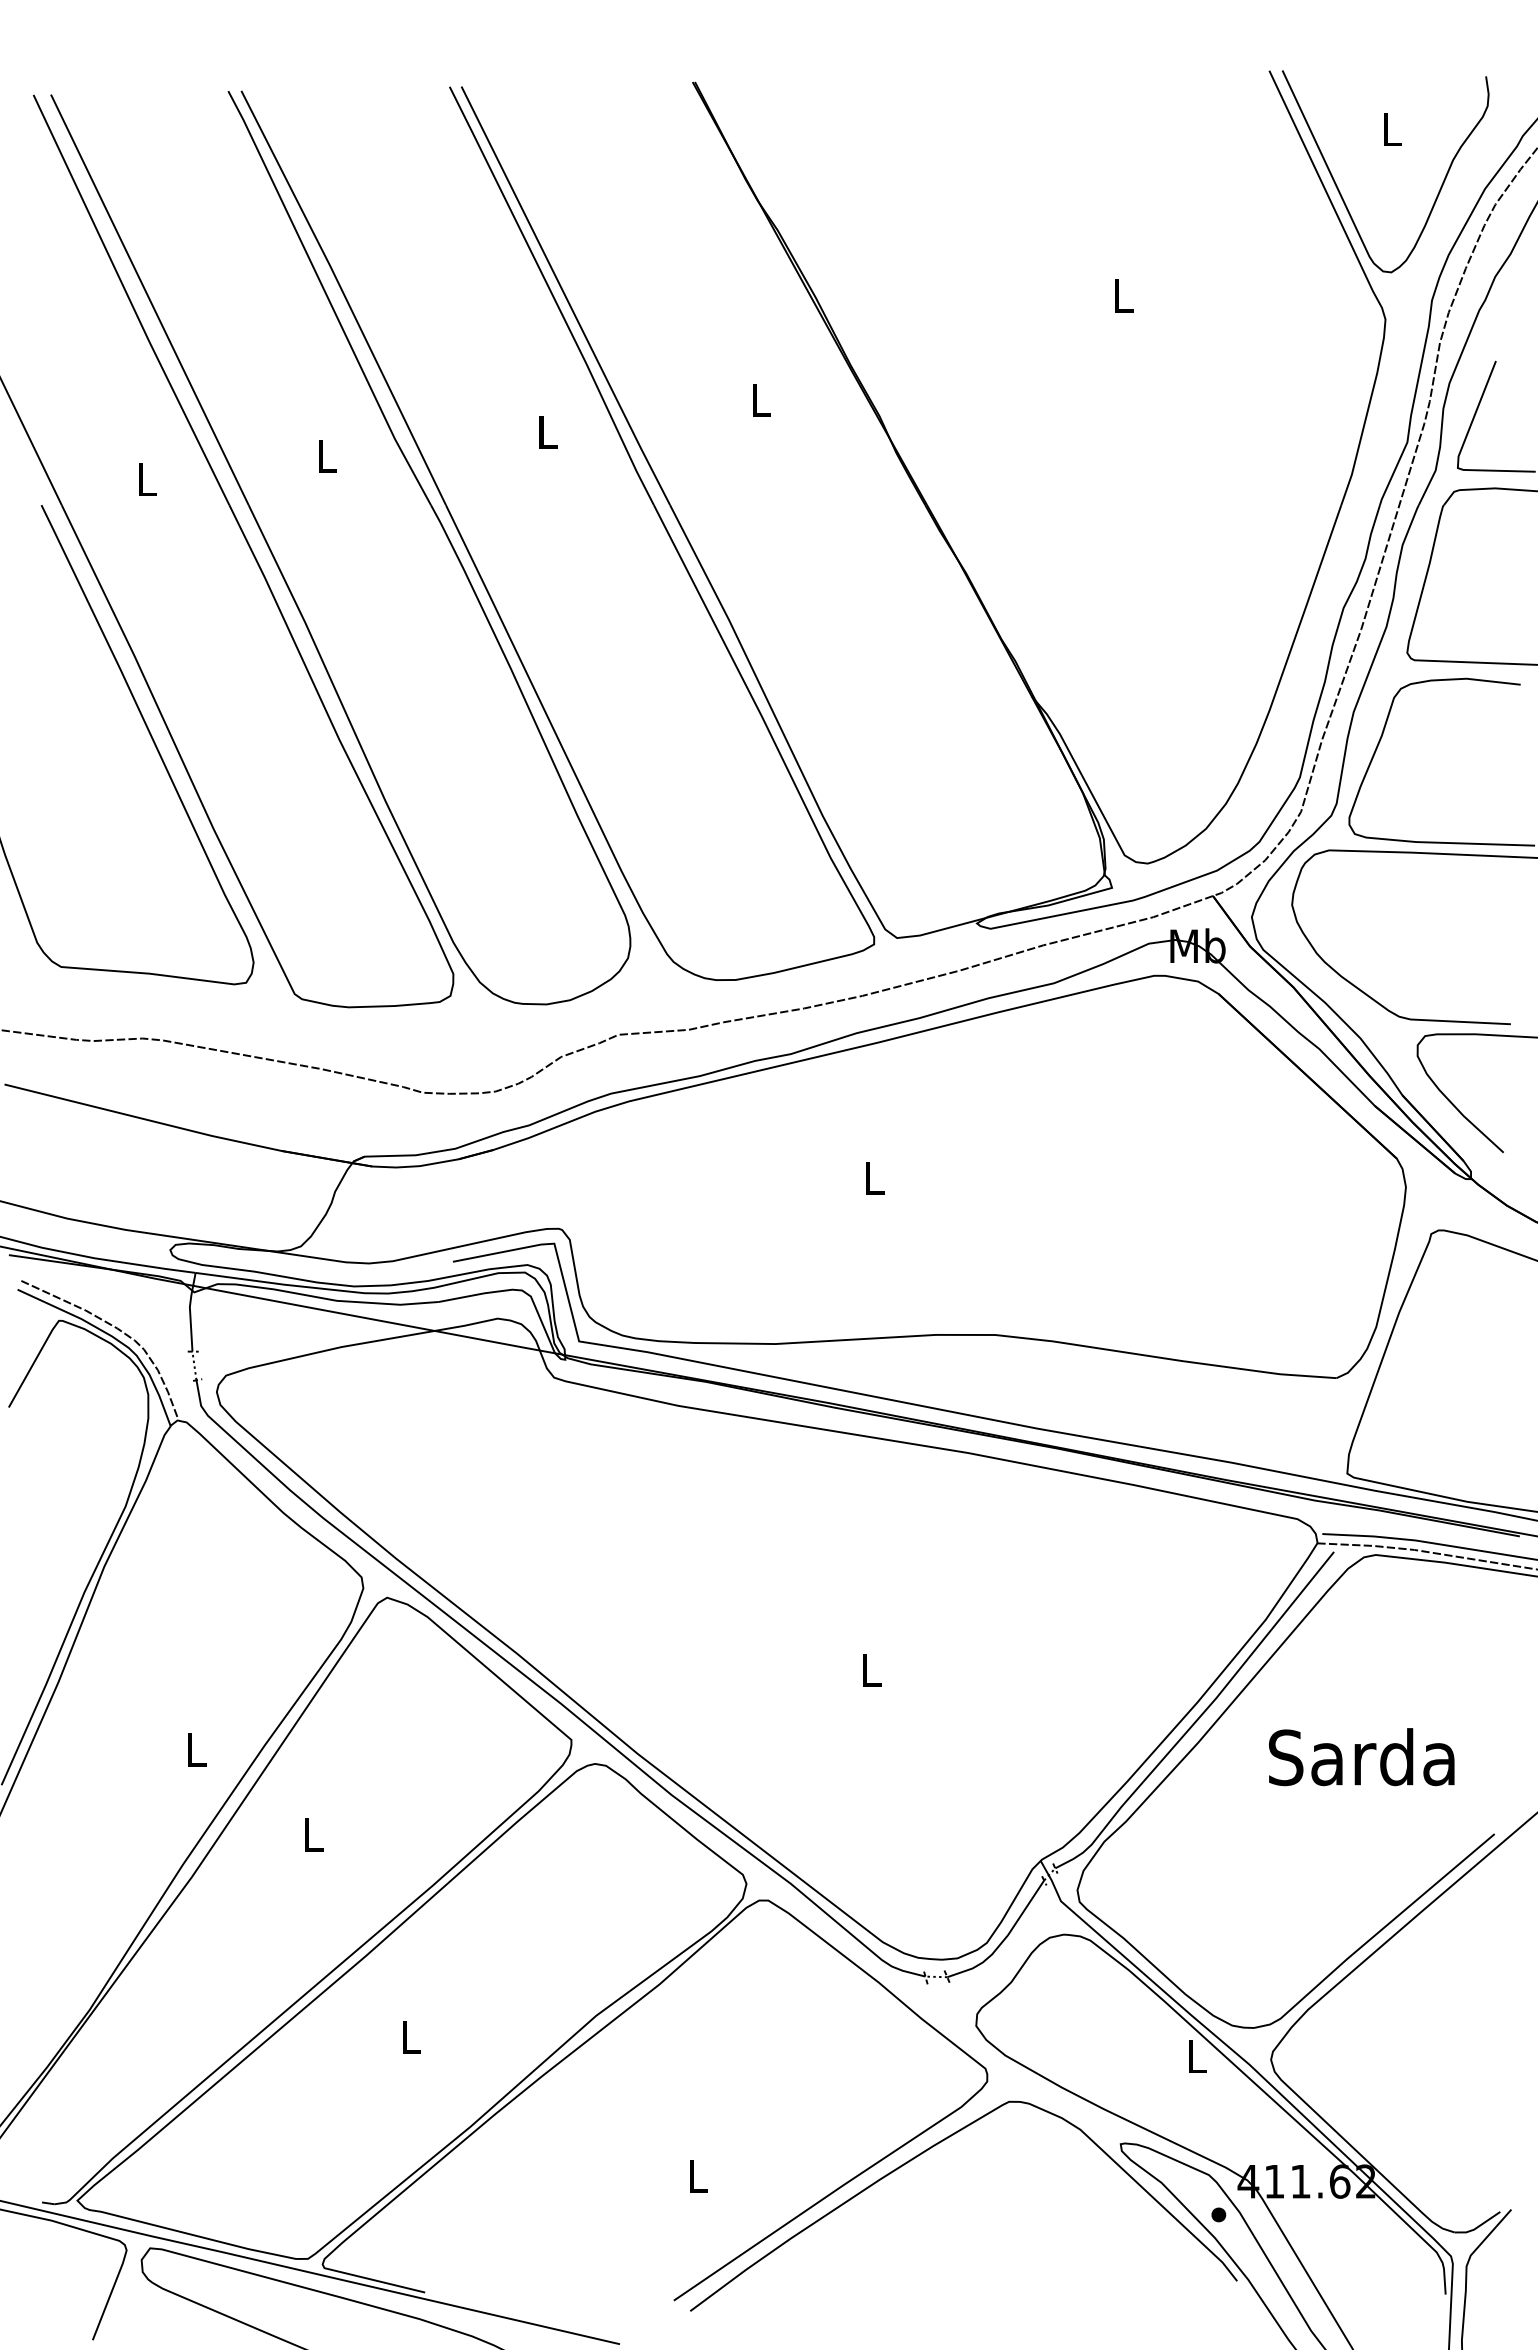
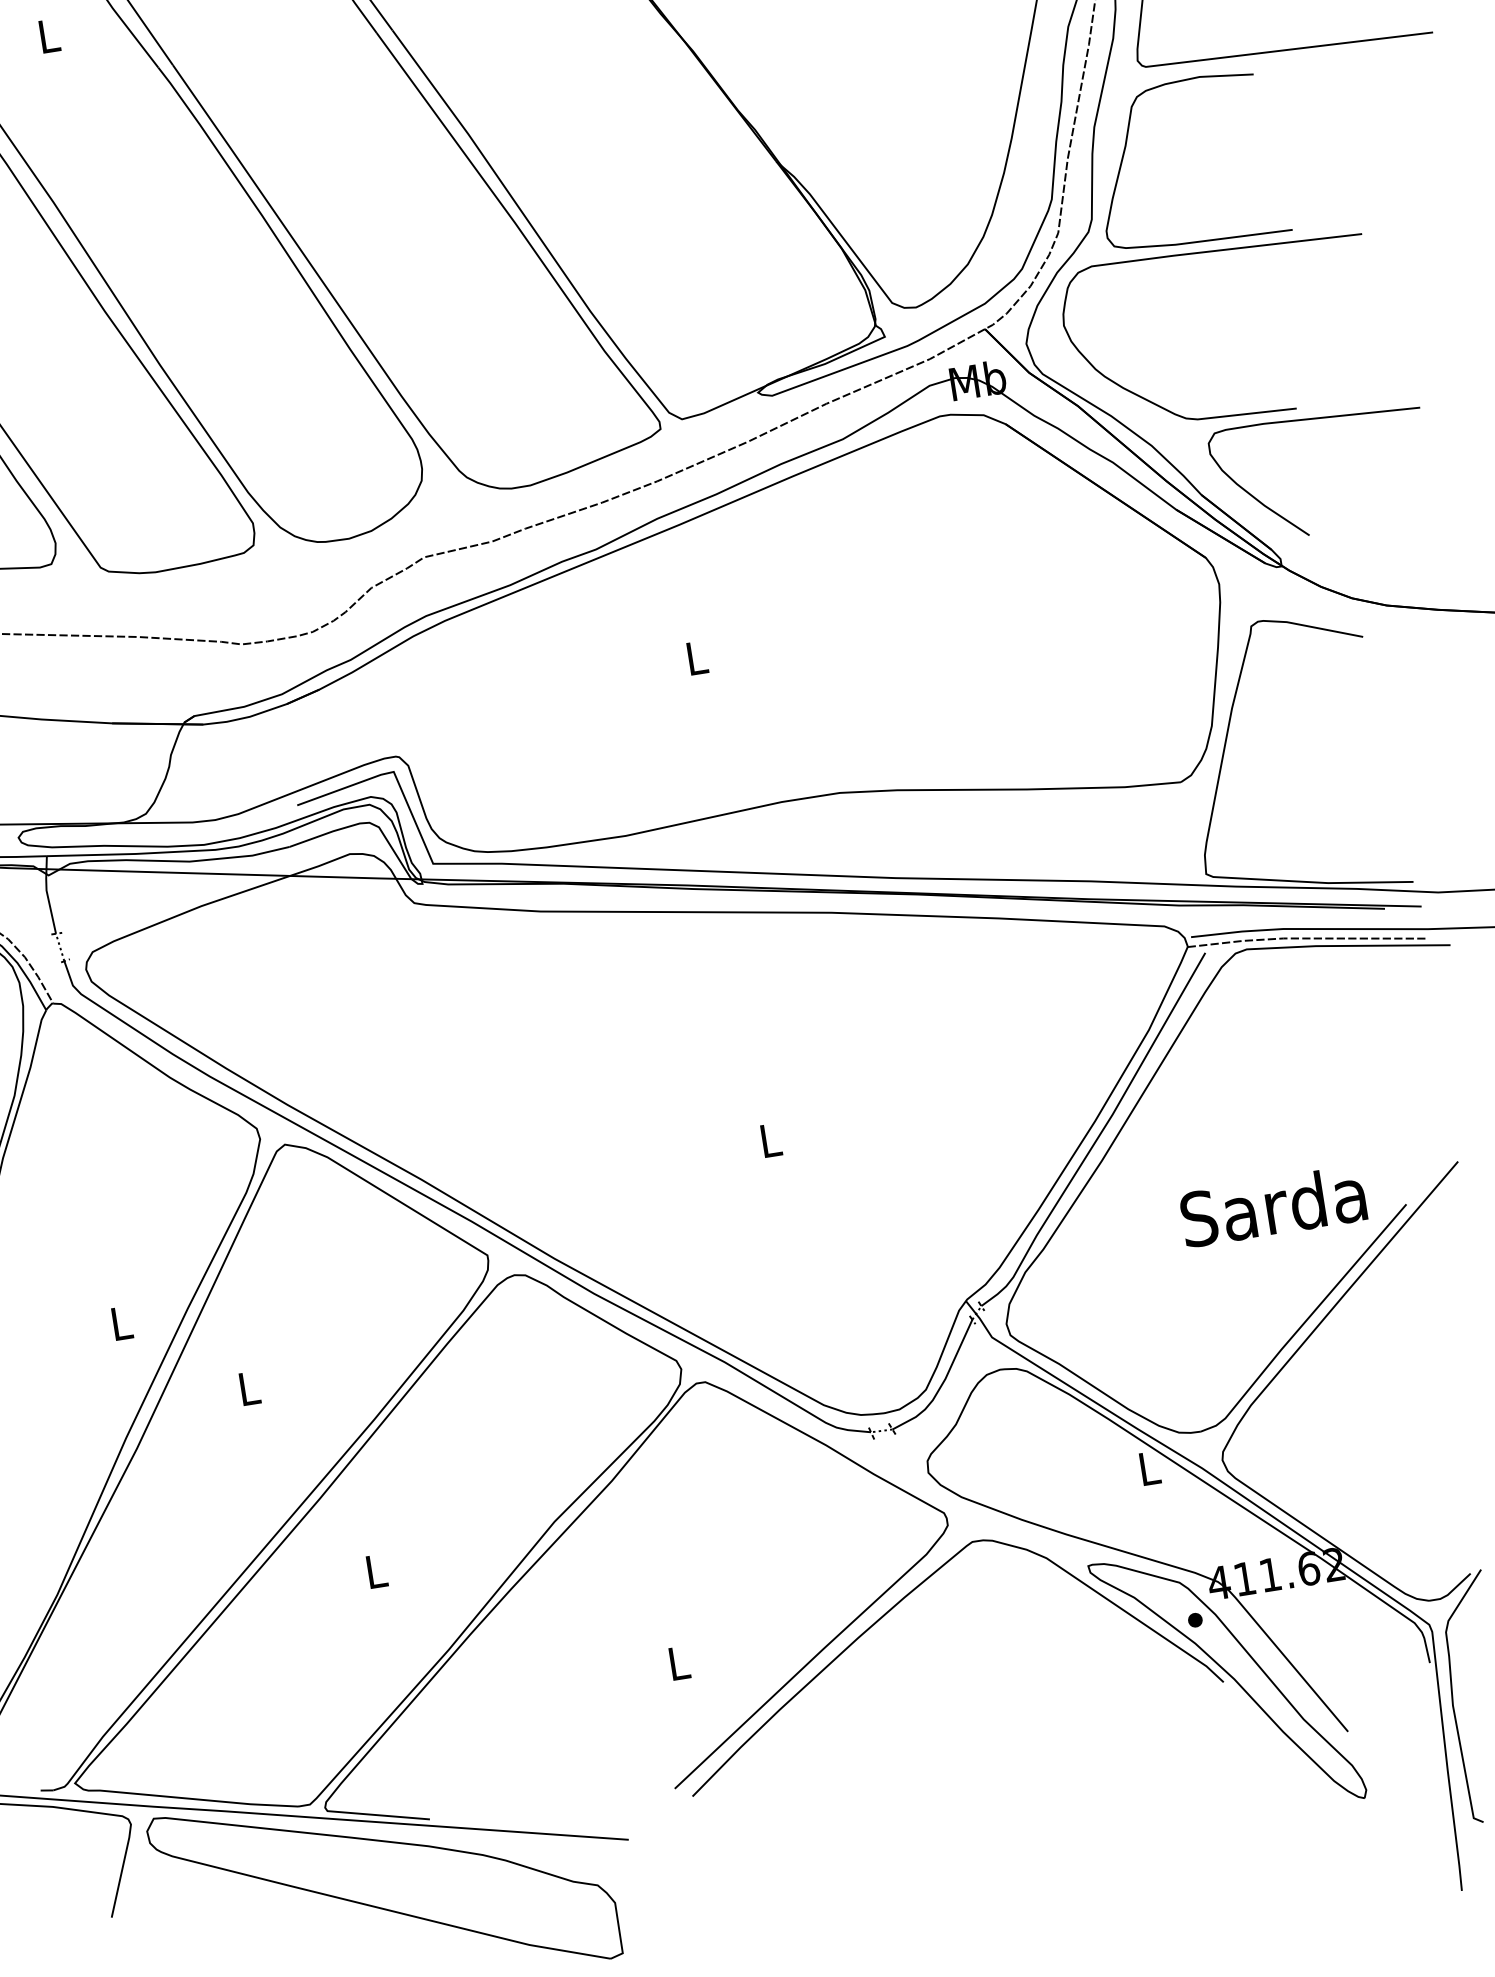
text: (1361, 1757) -> (1273, 1206), moved

